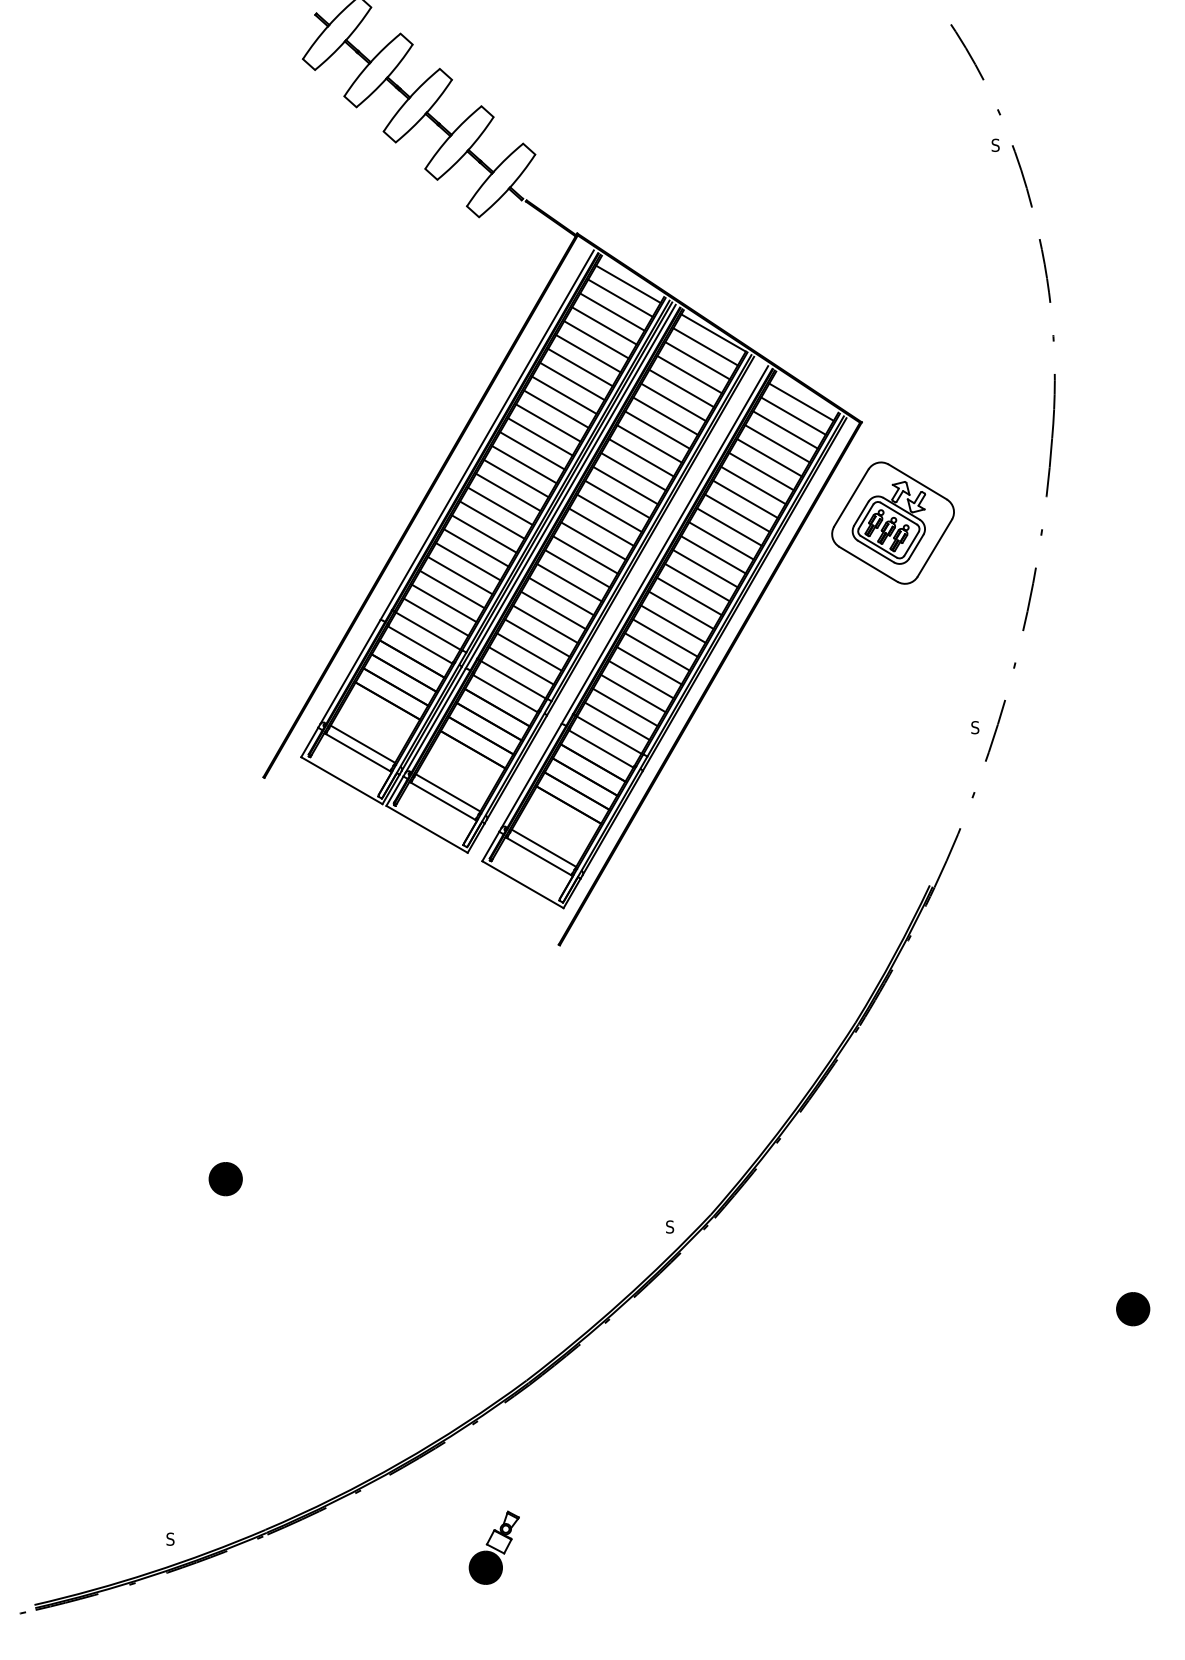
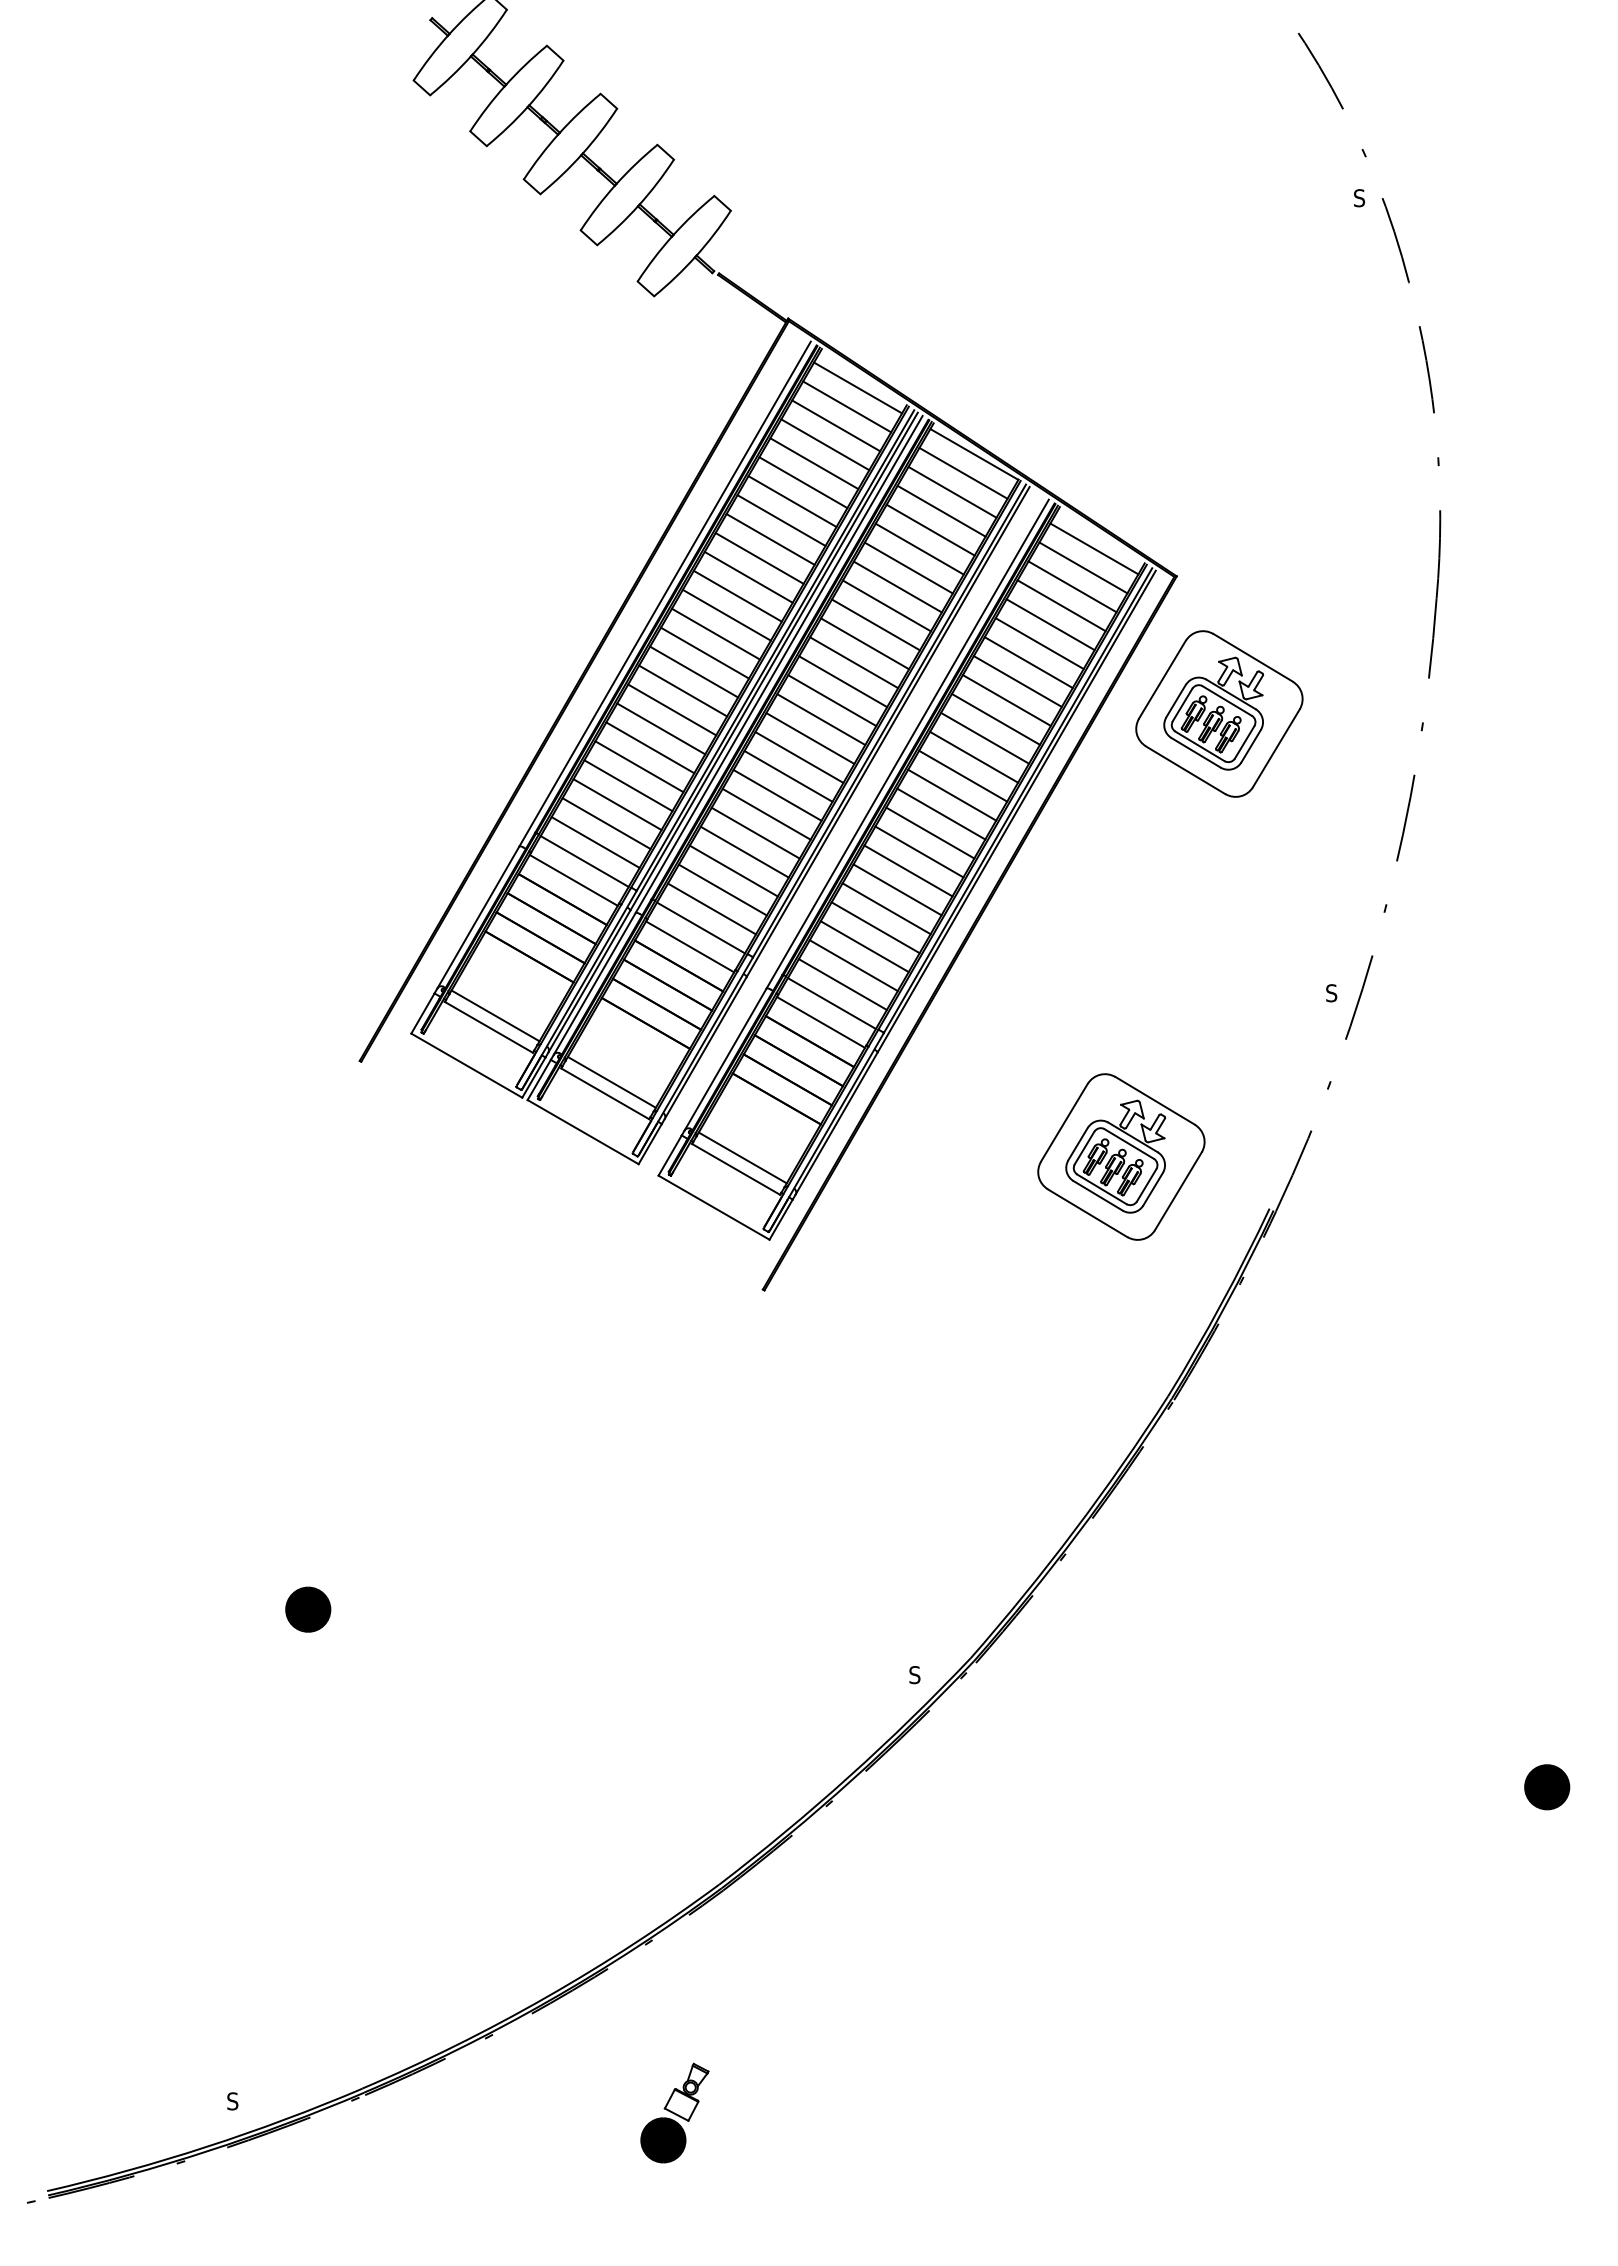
part: (821, 847) -> (1121, 1156), added

